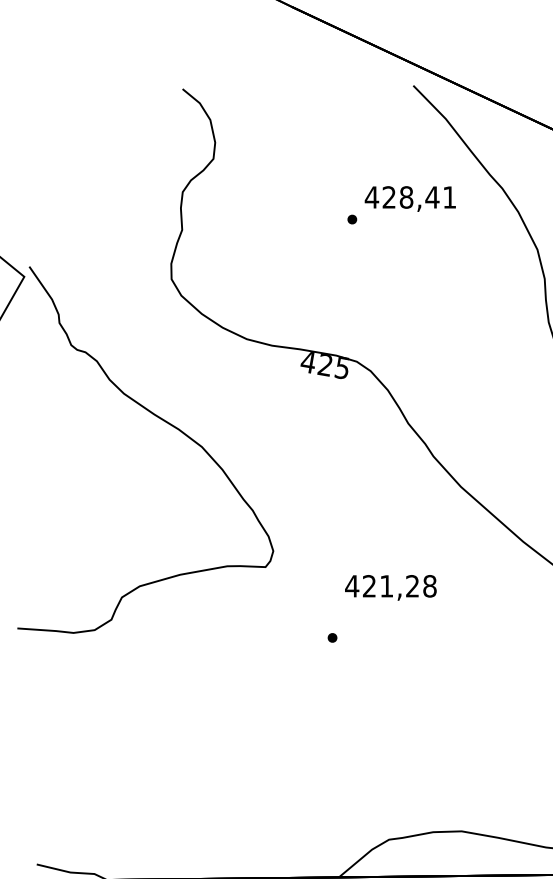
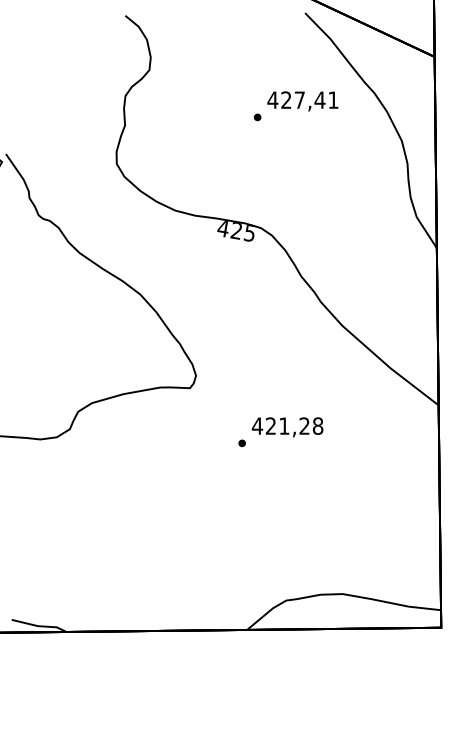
text: (406, 196) -> (299, 99), 428,41 -> 427,41
text: (390, 588) -> (287, 427), moved

